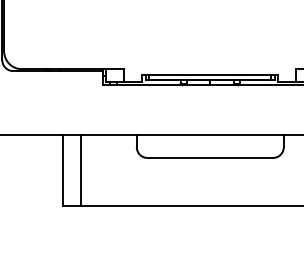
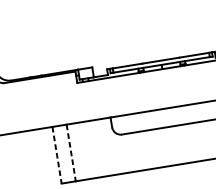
line: (63, 170) -> (57, 155), solid -> dashed
line: (81, 170) -> (71, 152), solid -> dashed

